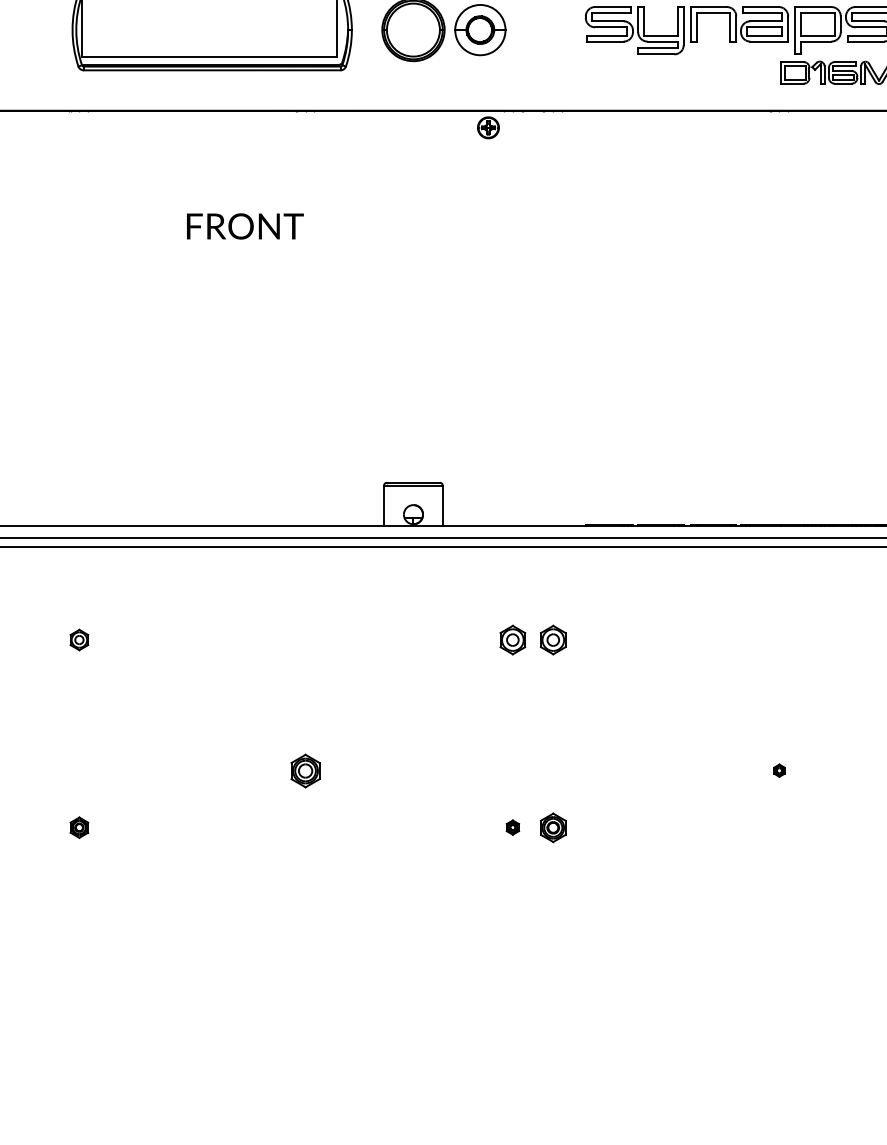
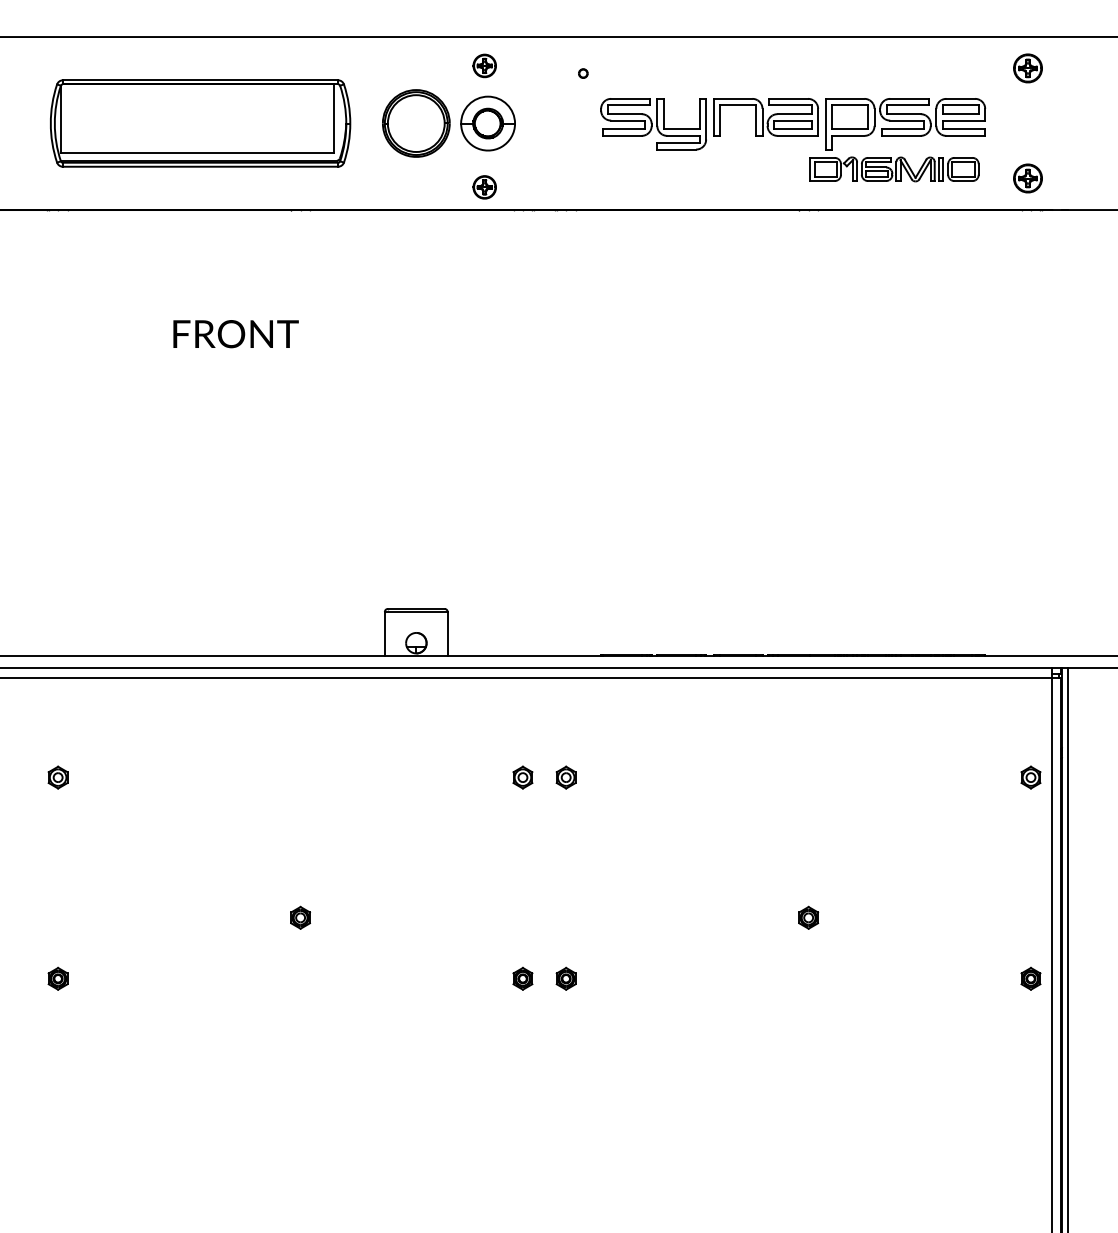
part: (488, 127) -> (484, 187), moved
part: (512, 639) -> (522, 777), size x0.71
part: (552, 639) -> (565, 777), size x0.71
part: (305, 770) -> (300, 917), size x0.62
part: (779, 770) -> (808, 917), size x1.67
part: (512, 827) -> (522, 978), size x1.43
part: (552, 827) -> (565, 978), size x0.71

